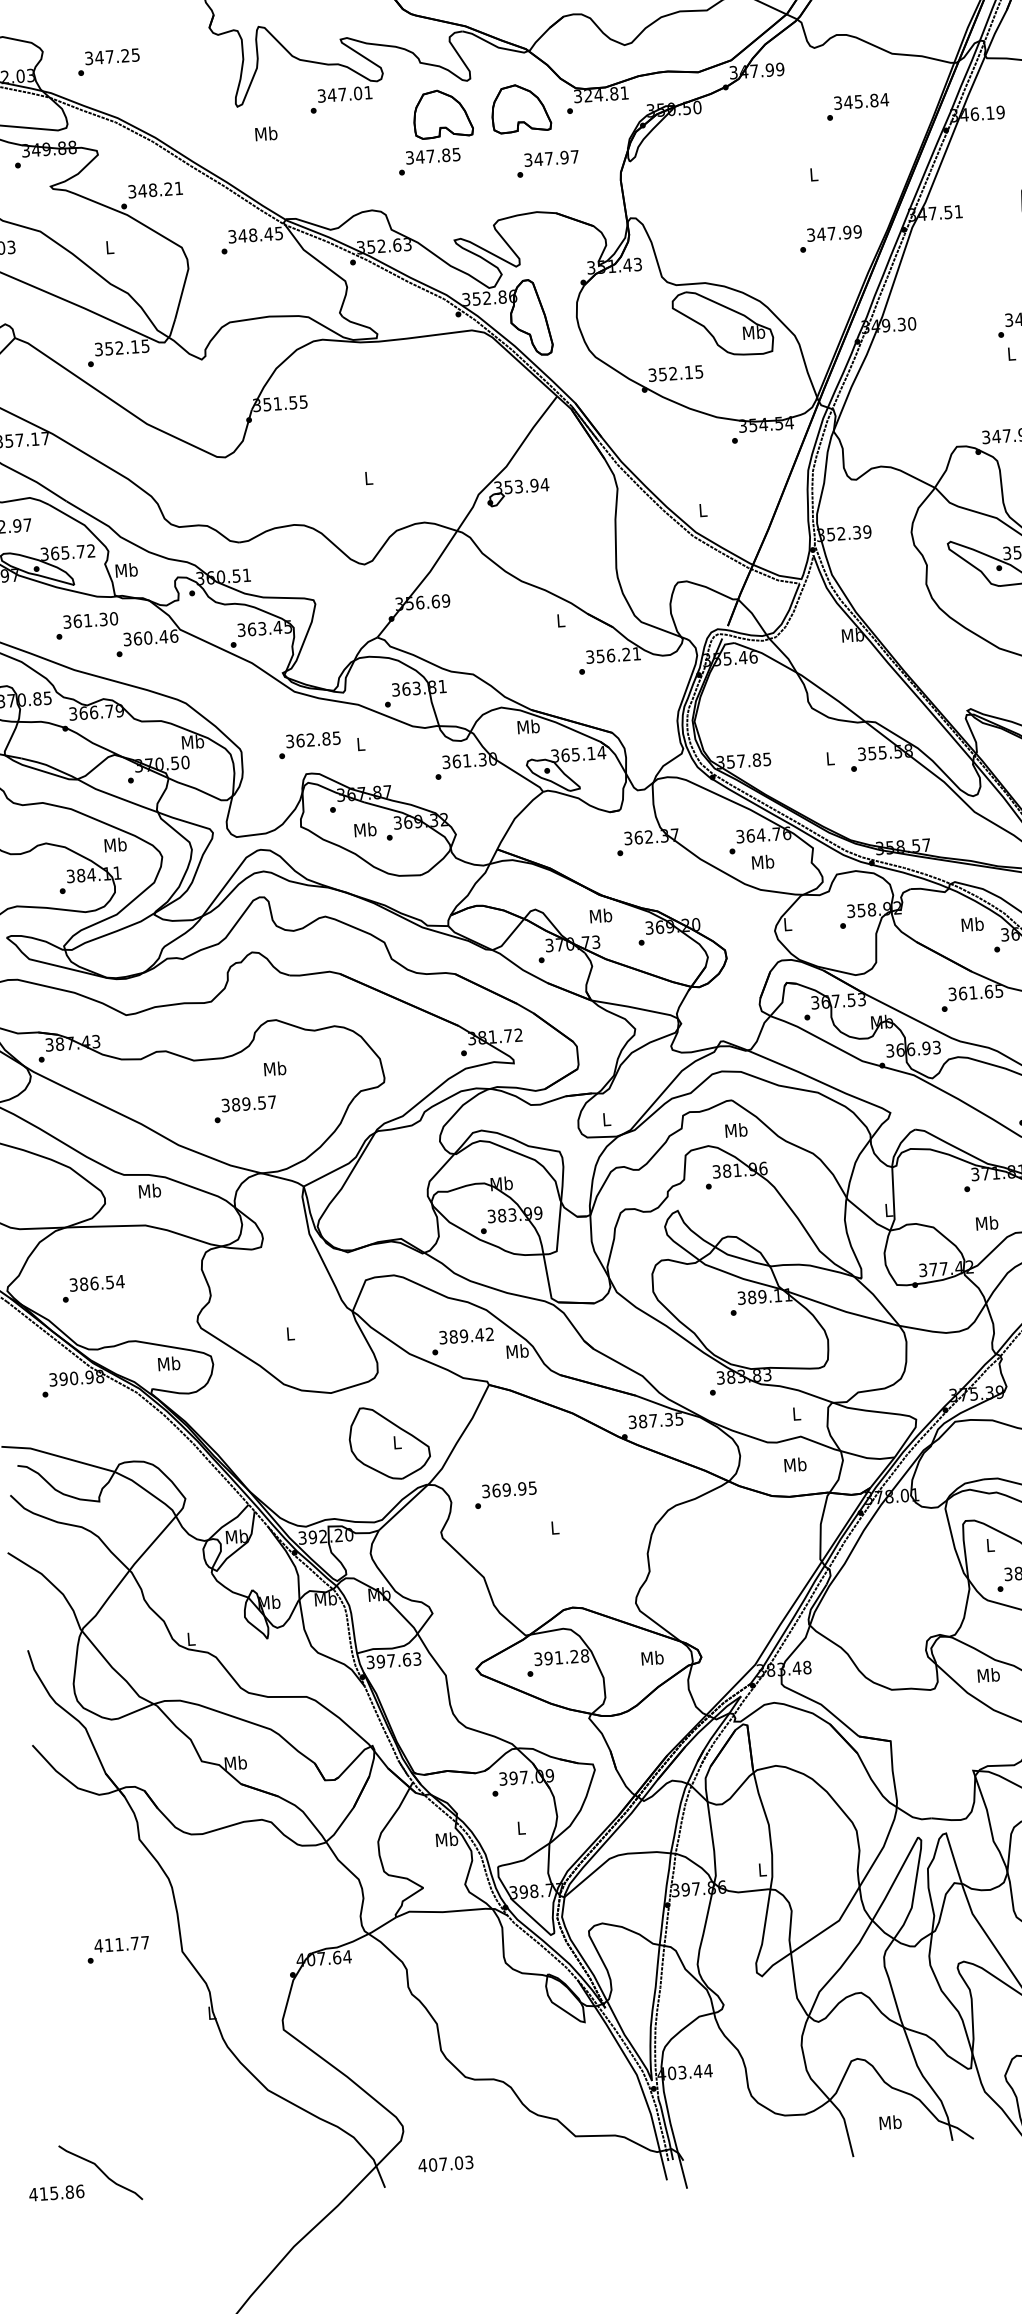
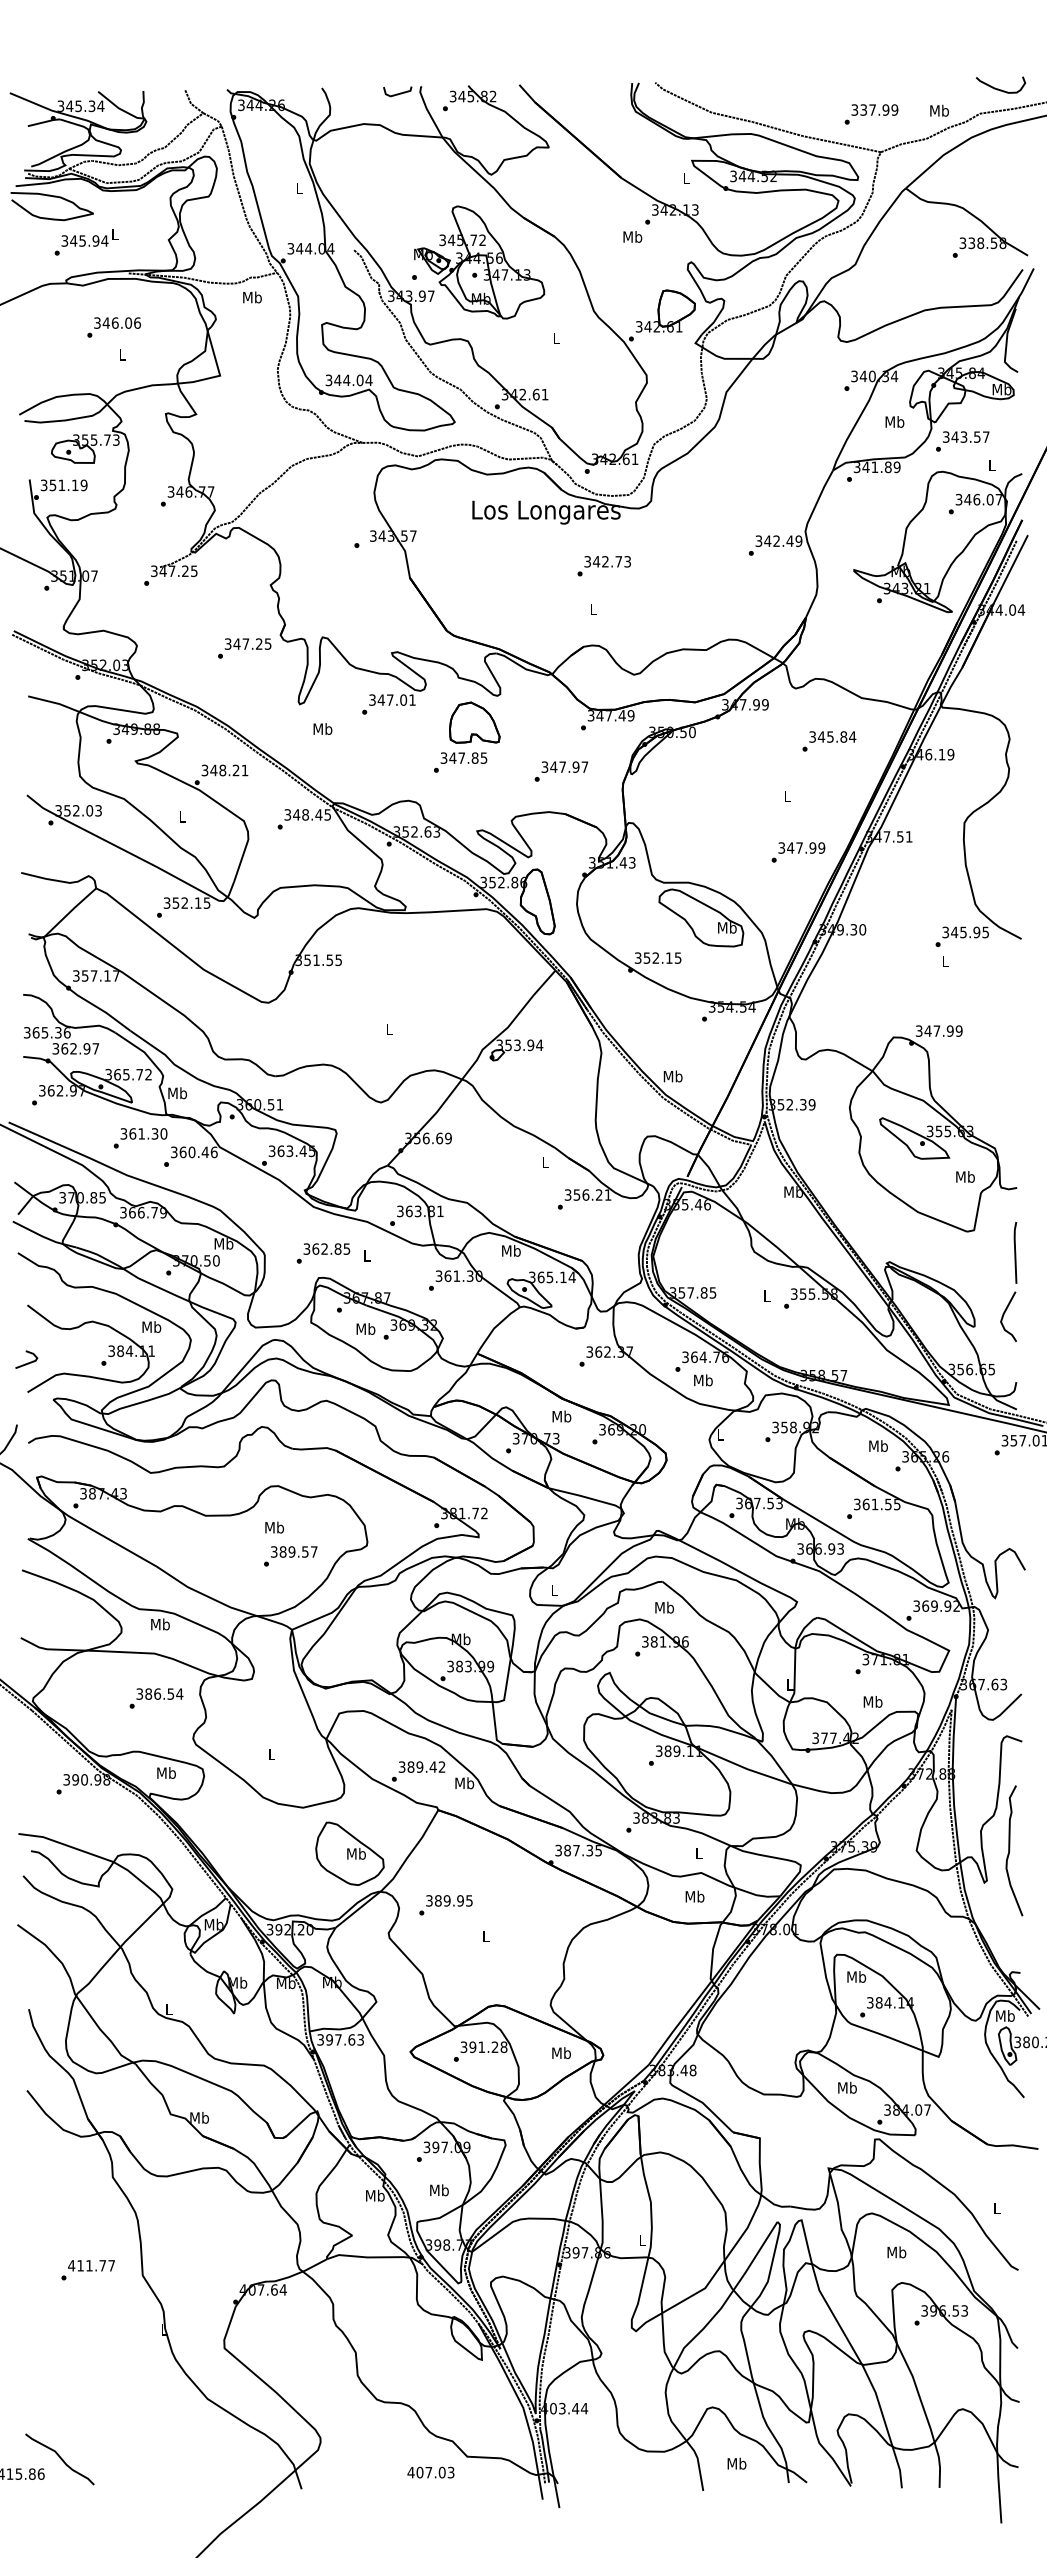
text: (108, 62) -> (244, 648), moved
text: (606, 94) -> (615, 715), 324.81 -> 347.49
part: (520, 108) -> (541, 722), removed
text: (702, 510) -> (672, 1076), L -> Mb
text: (989, 991) -> (888, 1504), 361.65 -> 361.55
text: (245, 1109) -> (290, 1556), moved
text: (93, 1288) -> (156, 1698), moved
text: (397, 1442) -> (356, 1853), L -> Mb
text: (495, 1490) -> (437, 1900), 369.95 -> 389.95
text: (990, 1544) -> (856, 1976), L -> Mb
text: (521, 1828) -> (439, 2190), L -> Mb
text: (445, 2163) -> (430, 2472), moved

